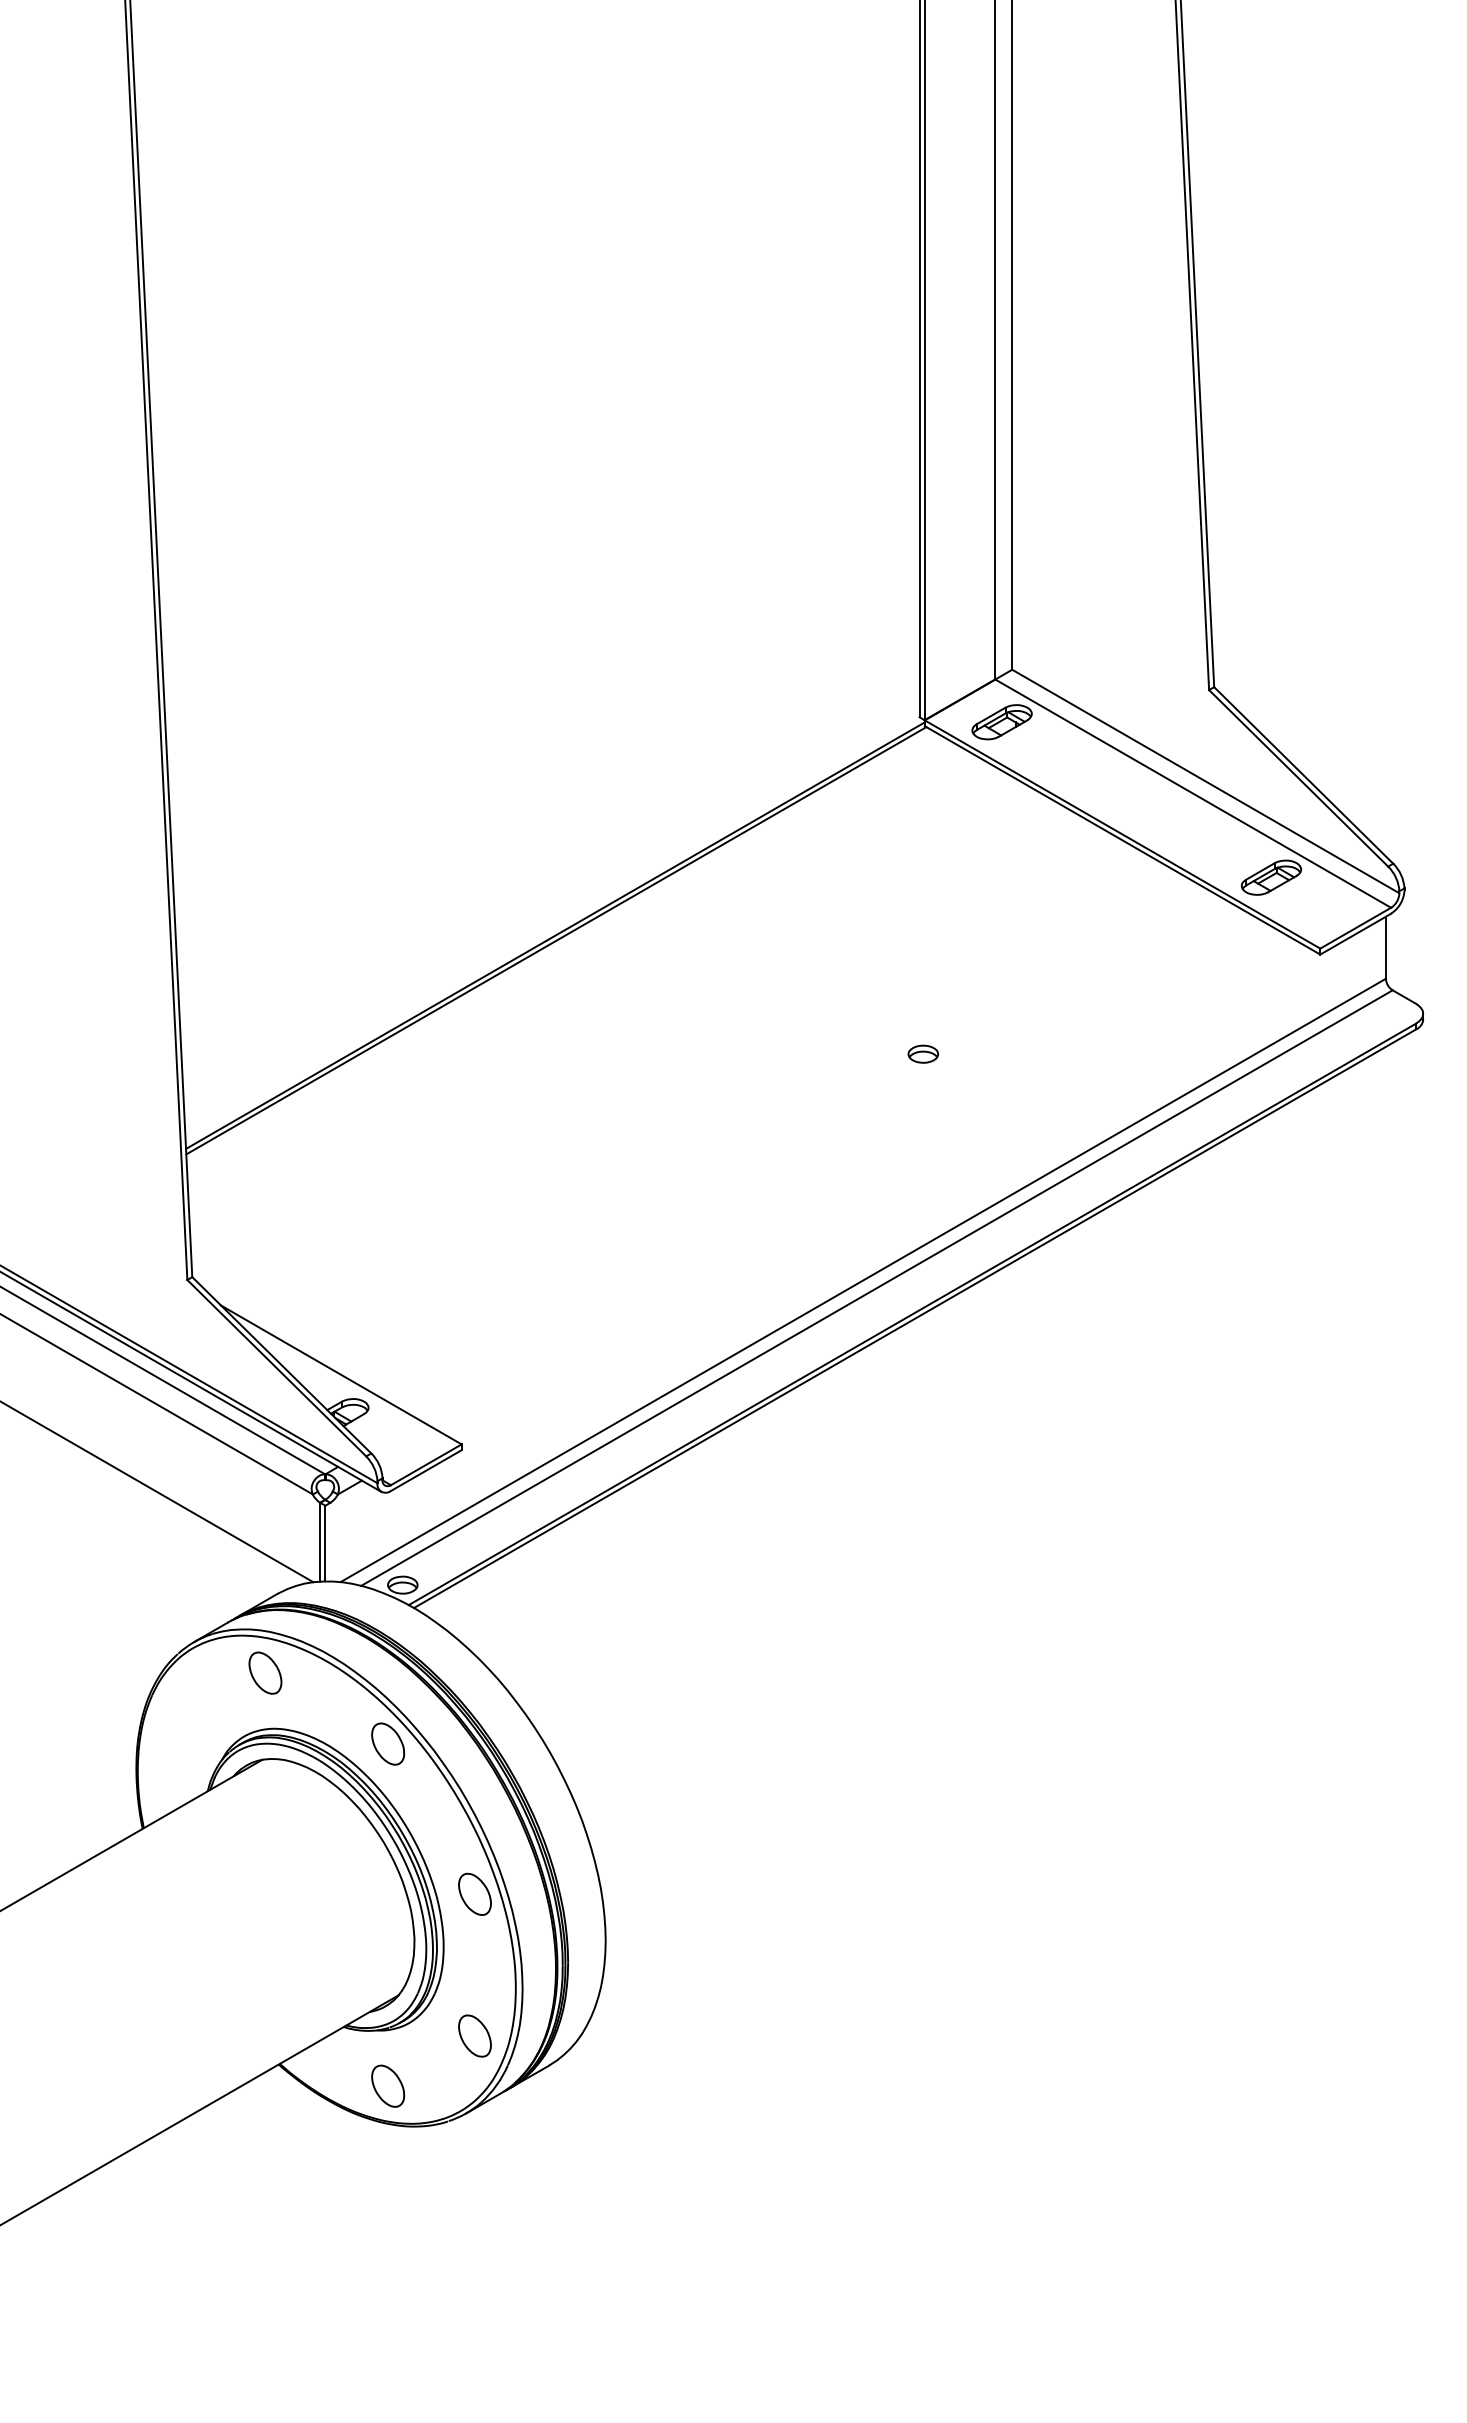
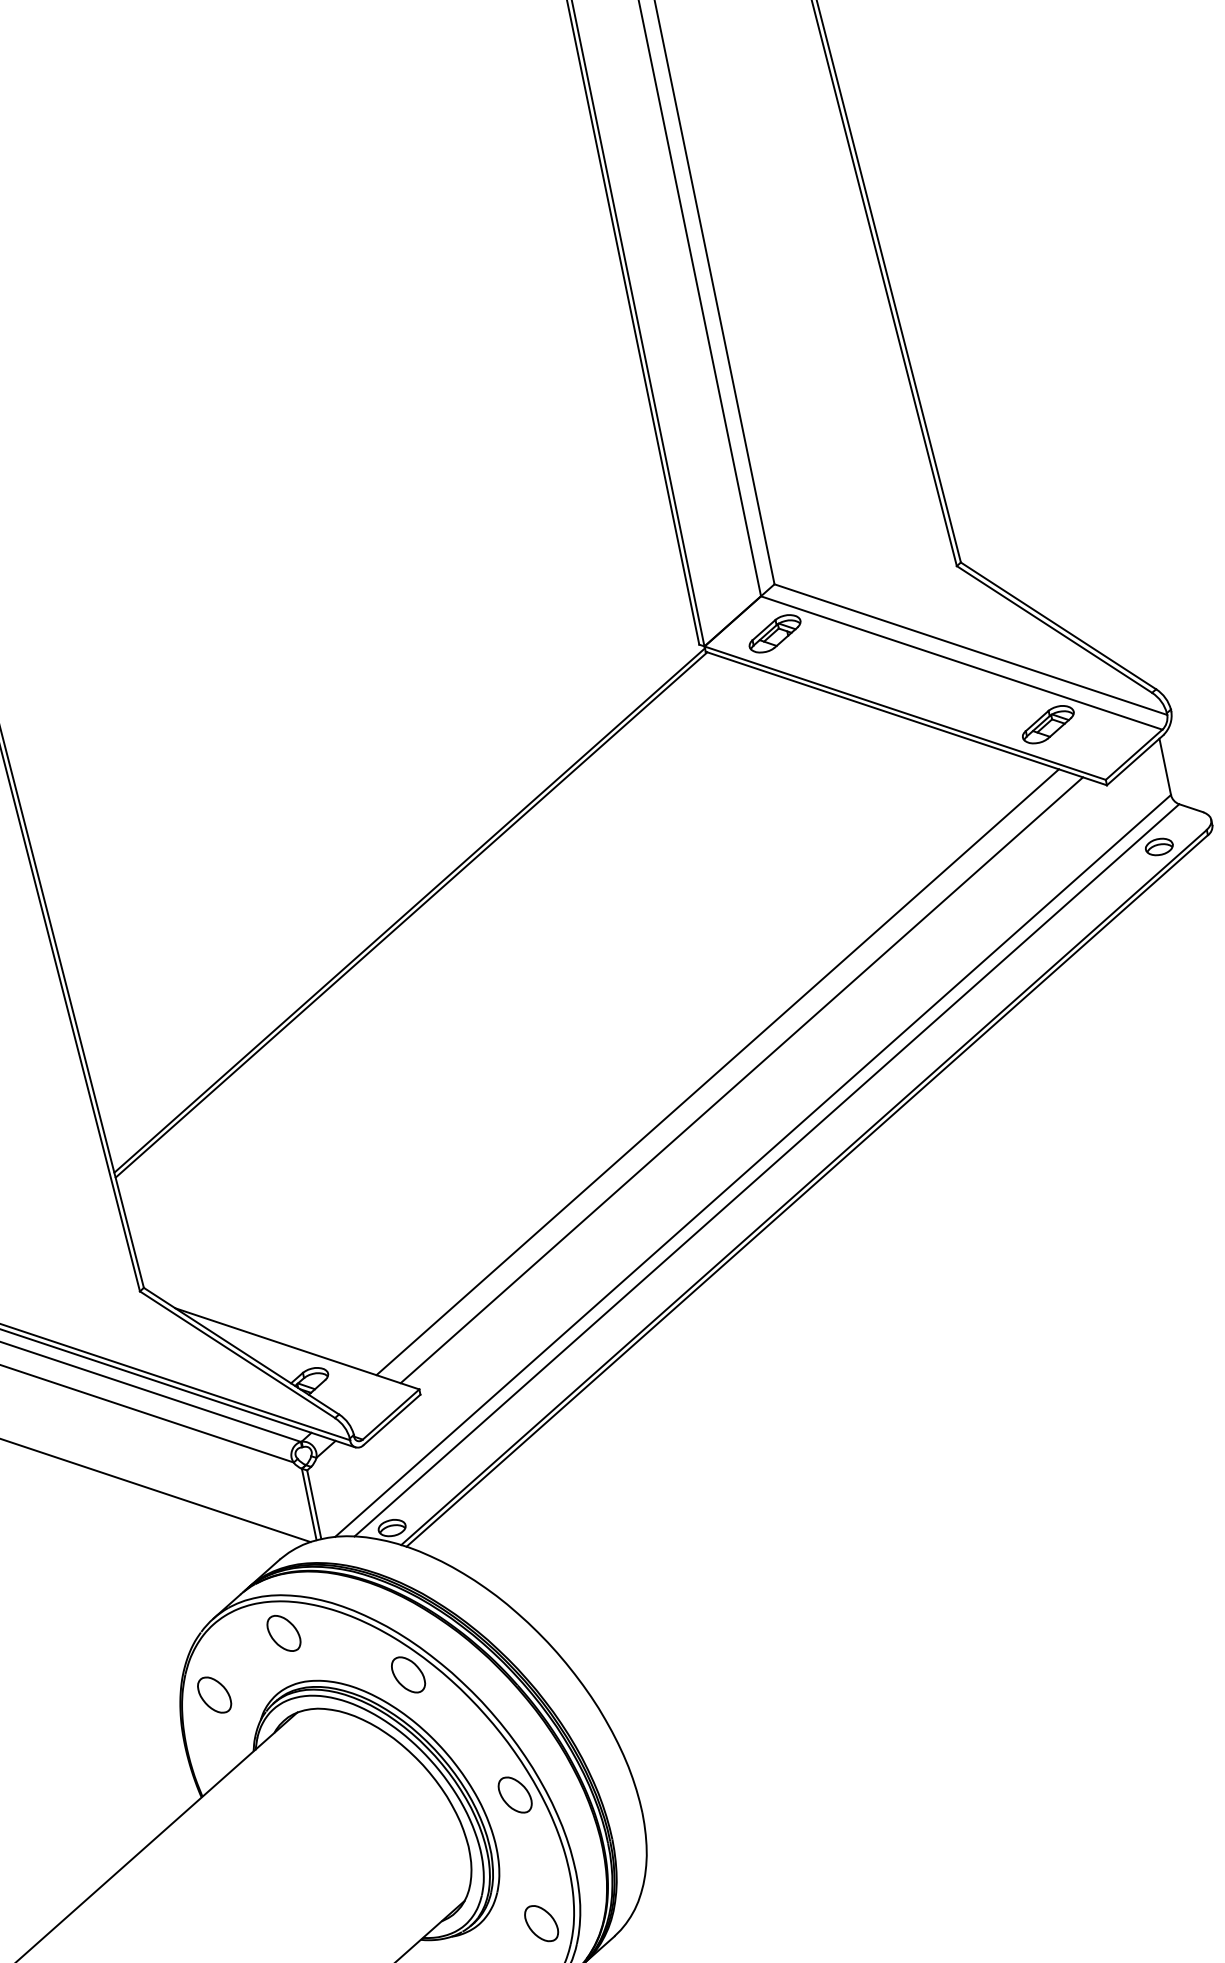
part: (923, 1053) -> (1159, 846), moved
line: (846, 1173) -> (717, 1072), added
line: (869, 1186) -> (741, 1079), added
part: (178, 1722) -> (214, 1694), added

